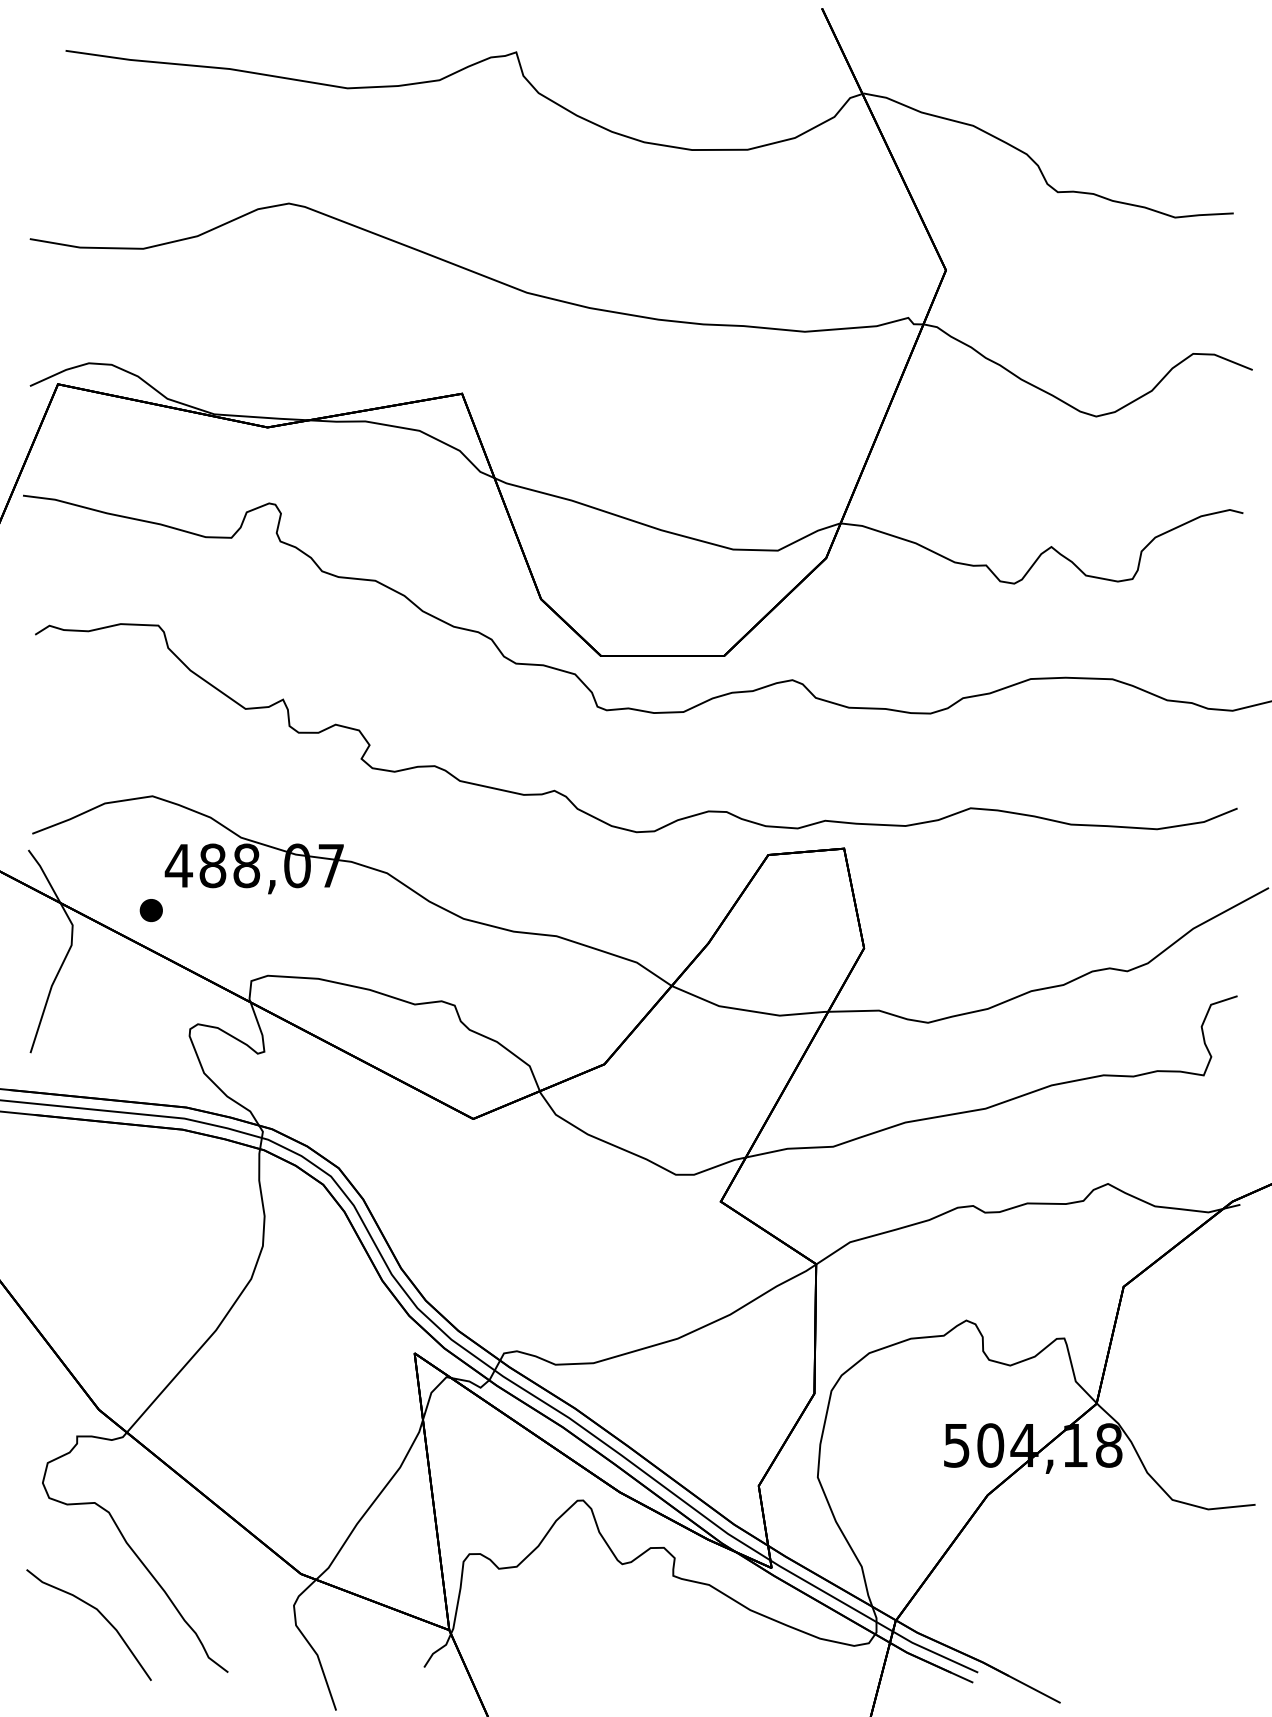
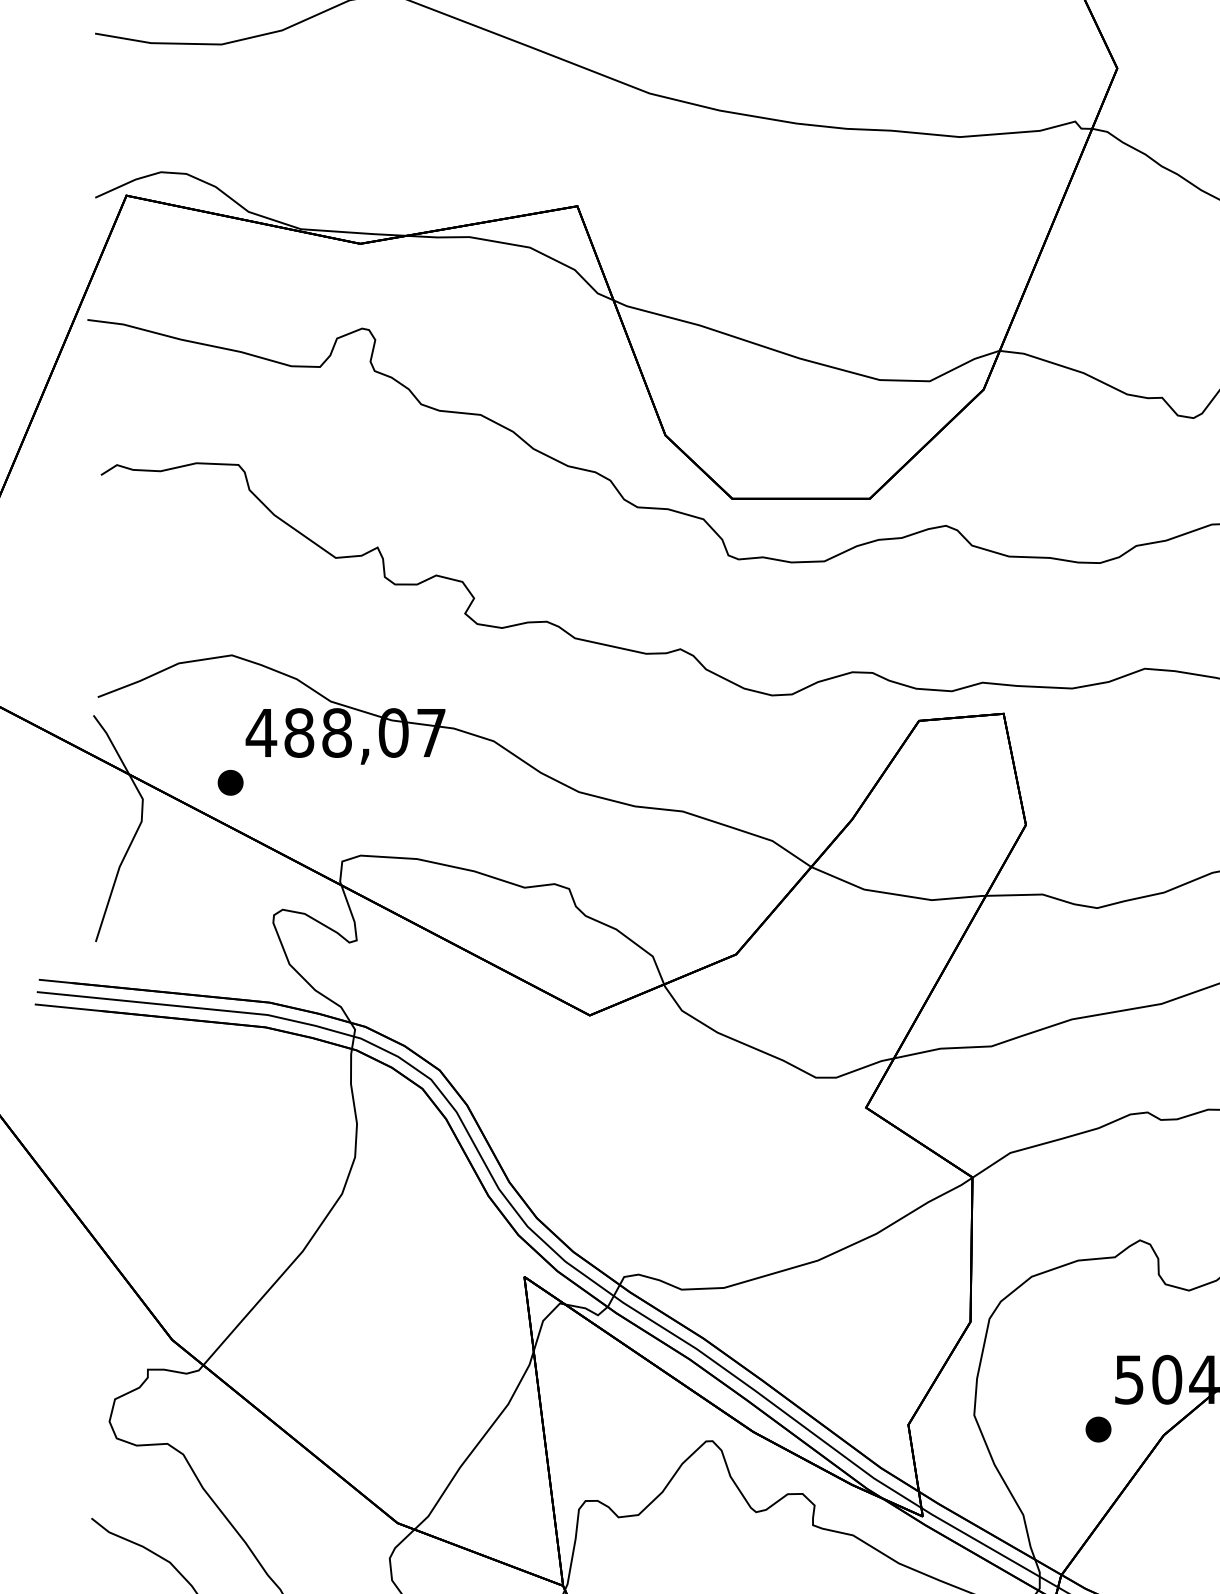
part: (928, 1489) -> (1097, 1428), added

